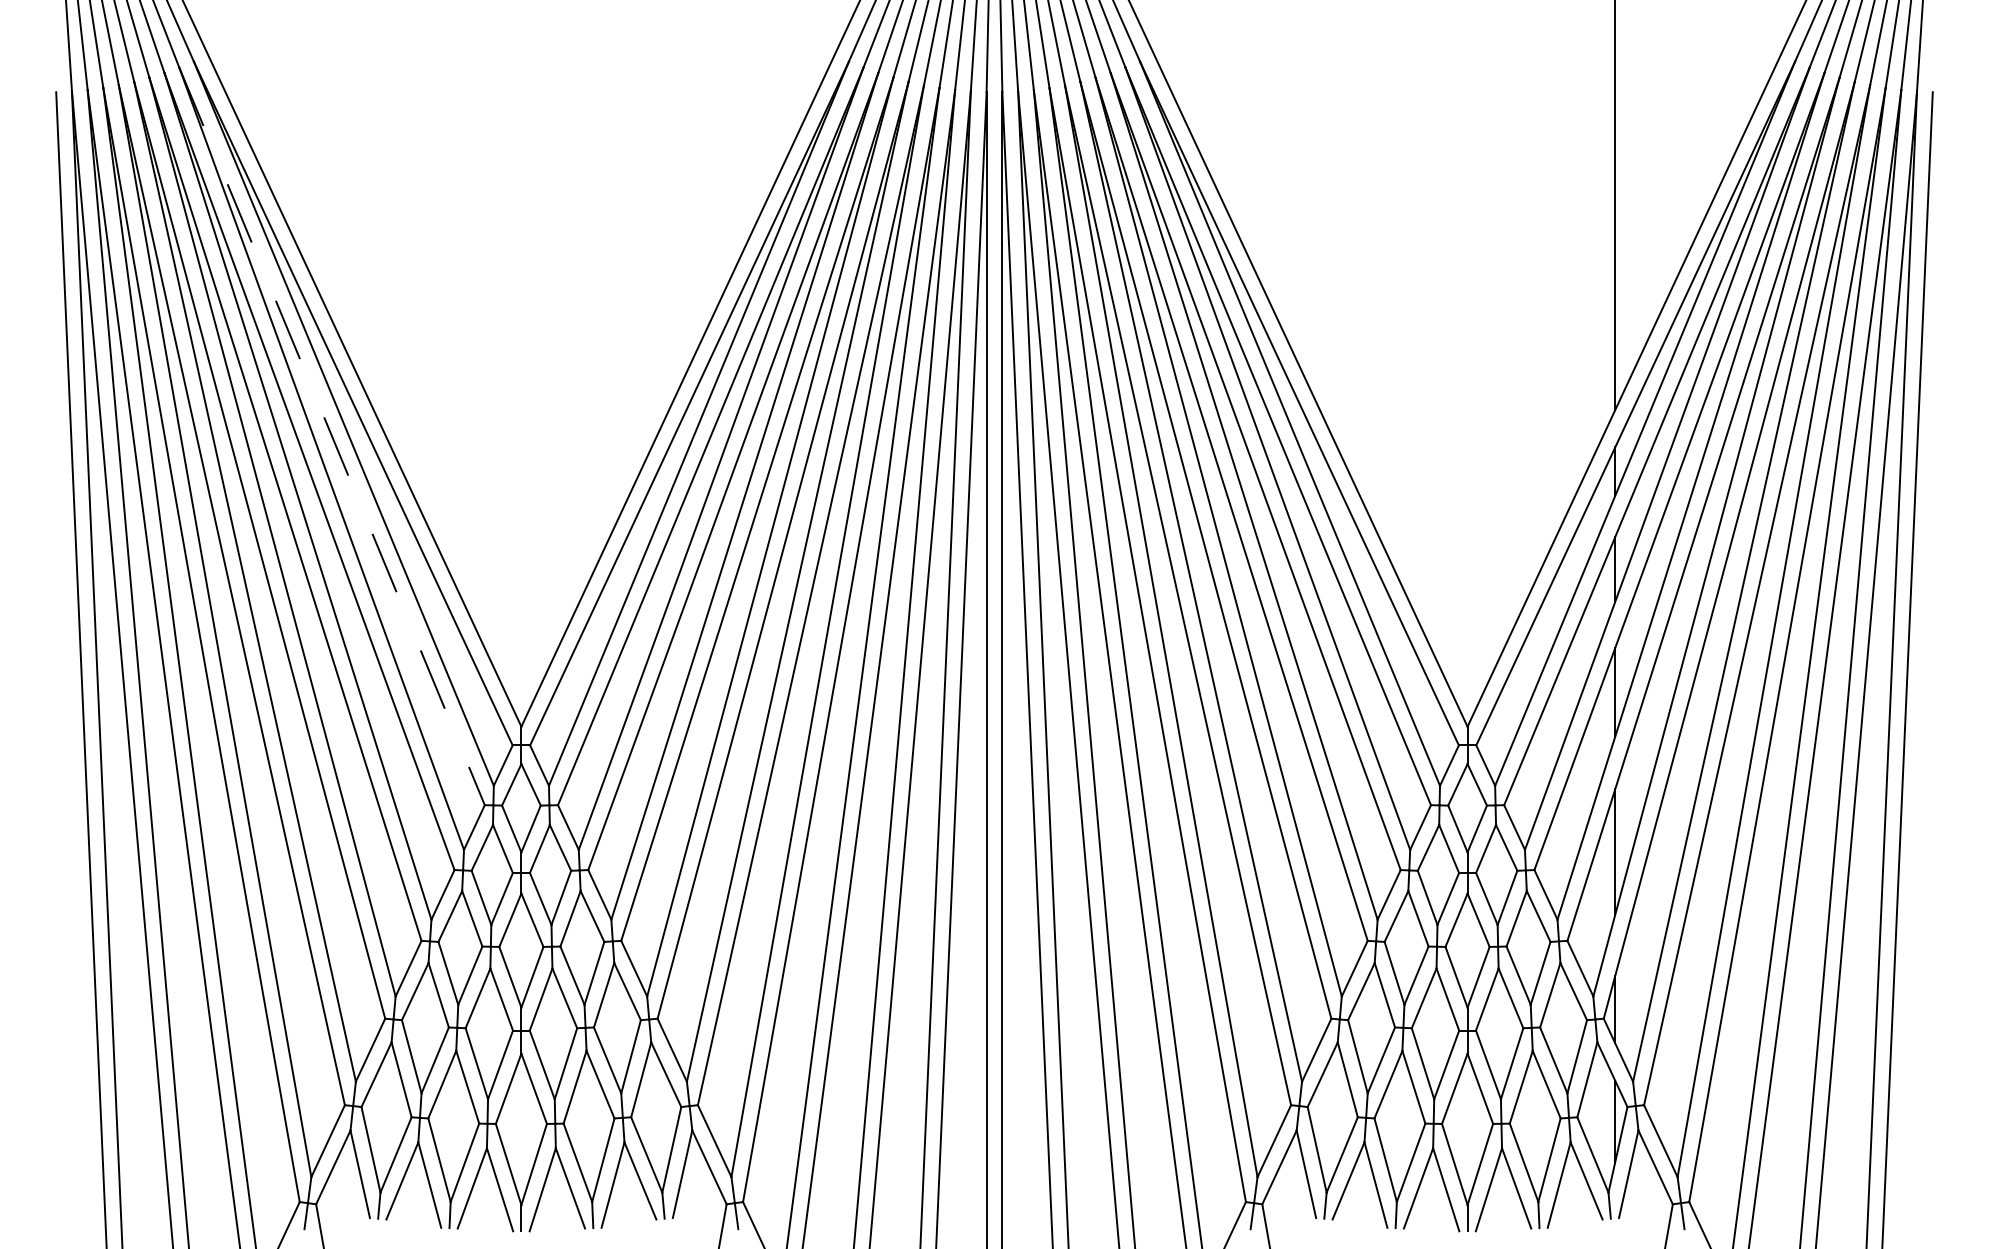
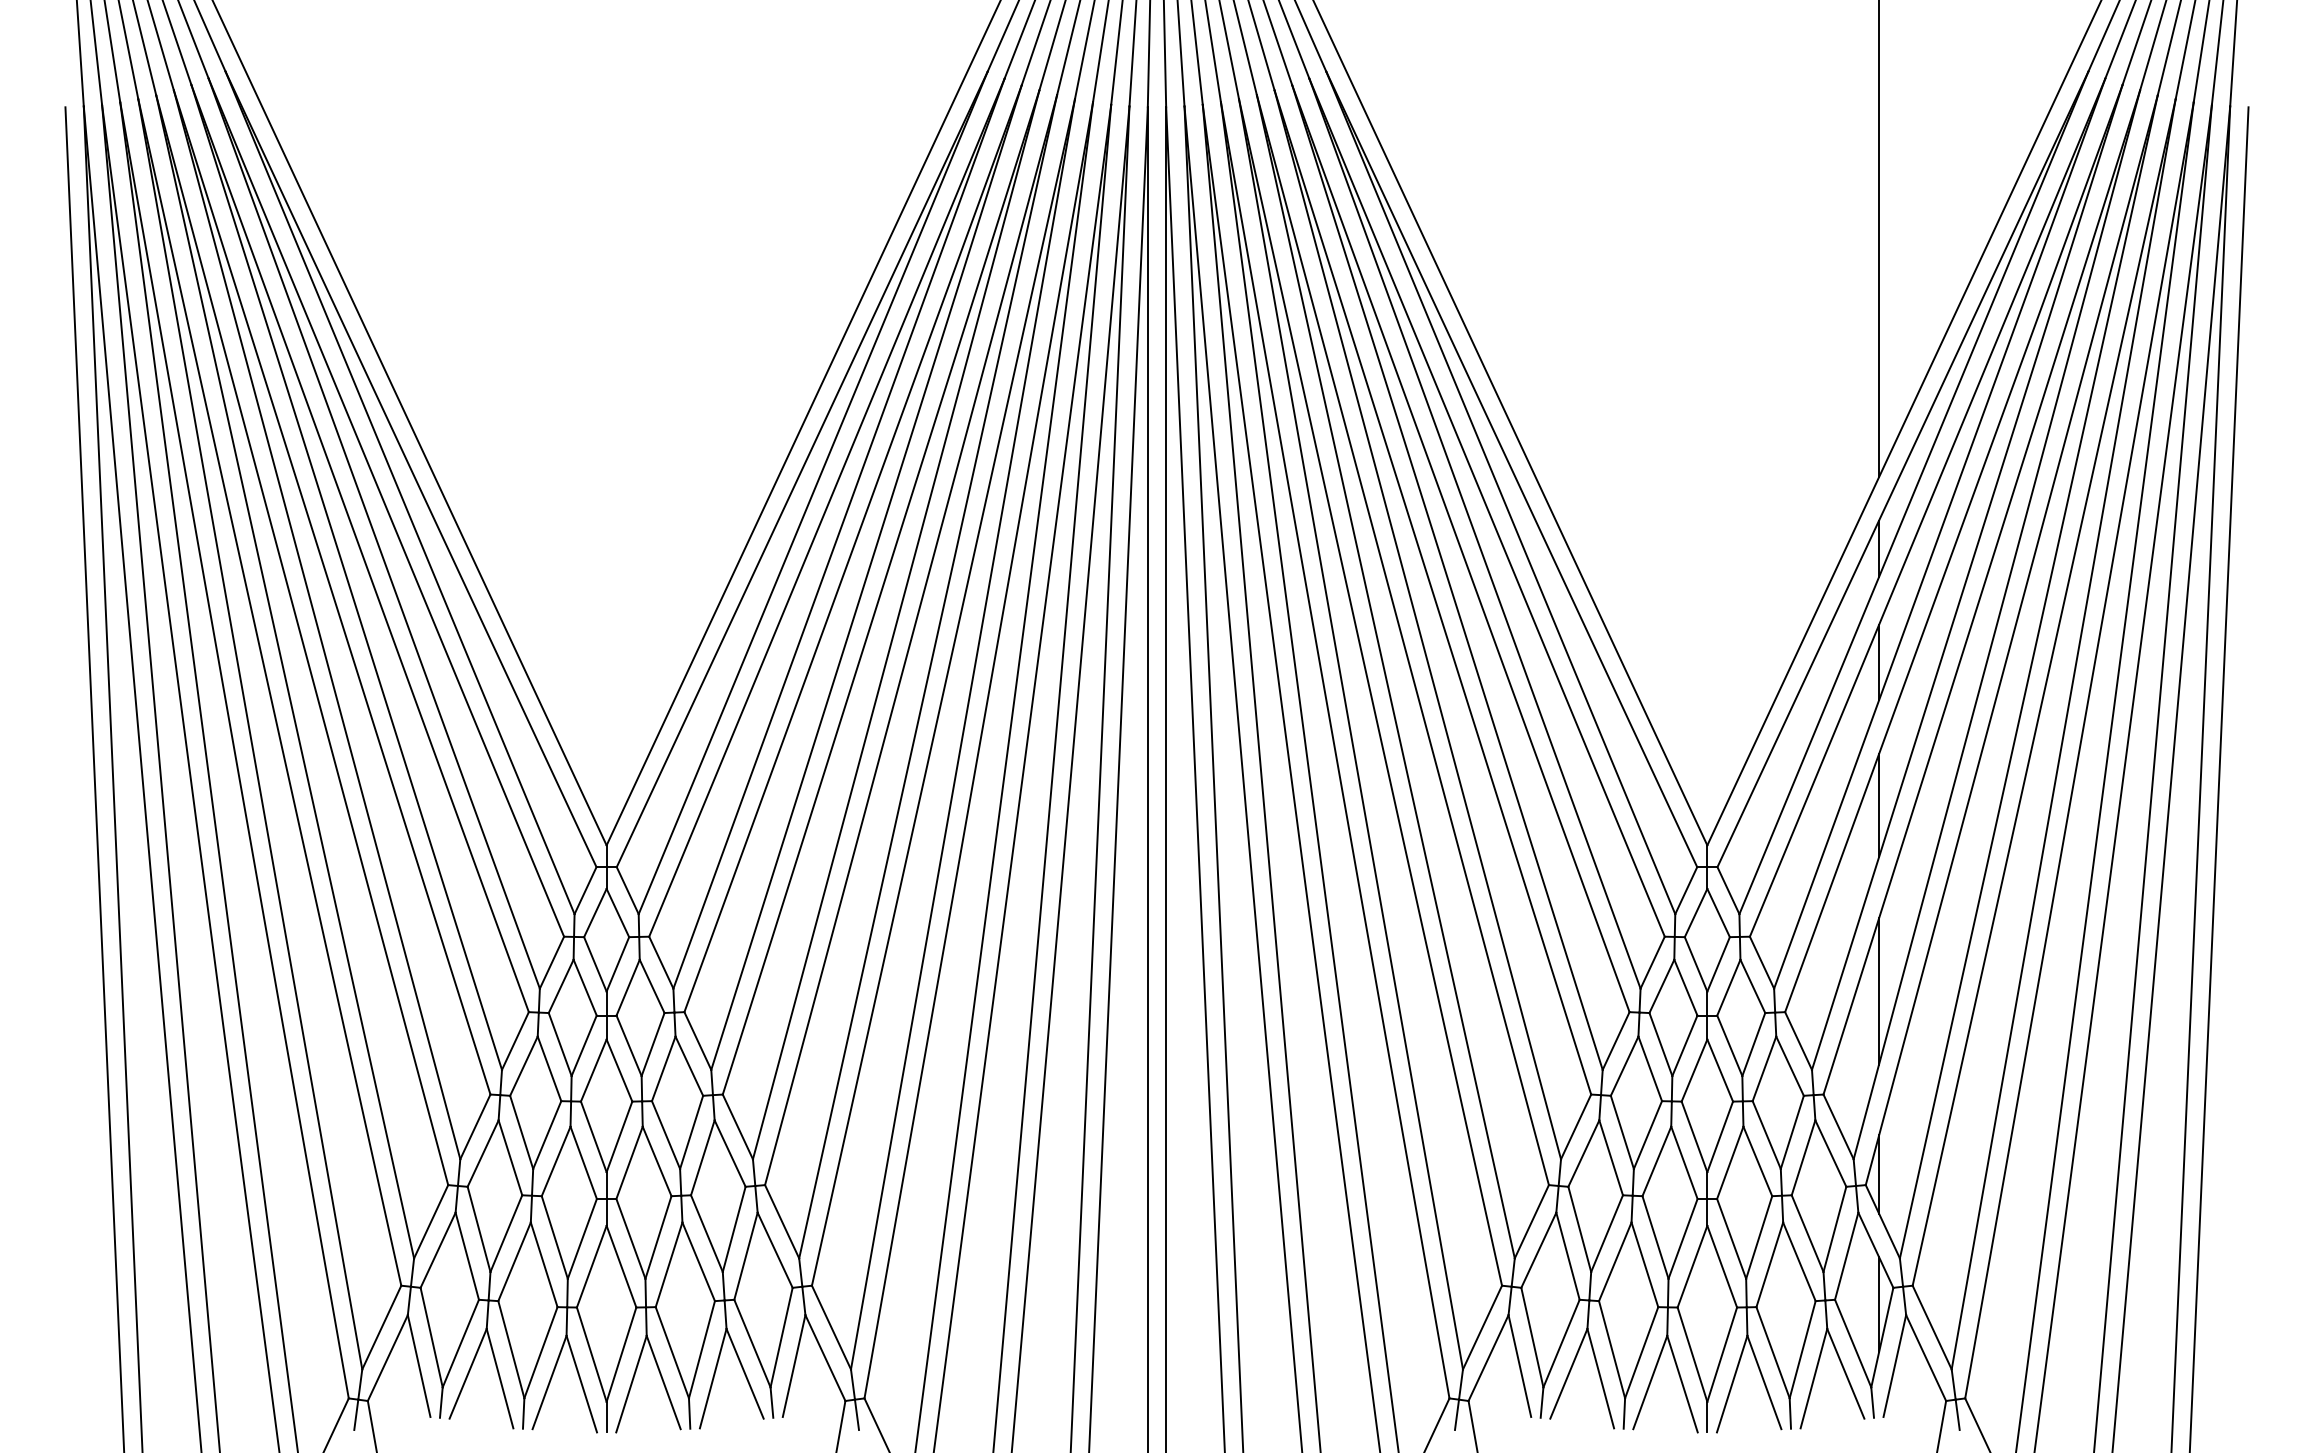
line: (332, 437) -> (386, 508), dashed -> solid

